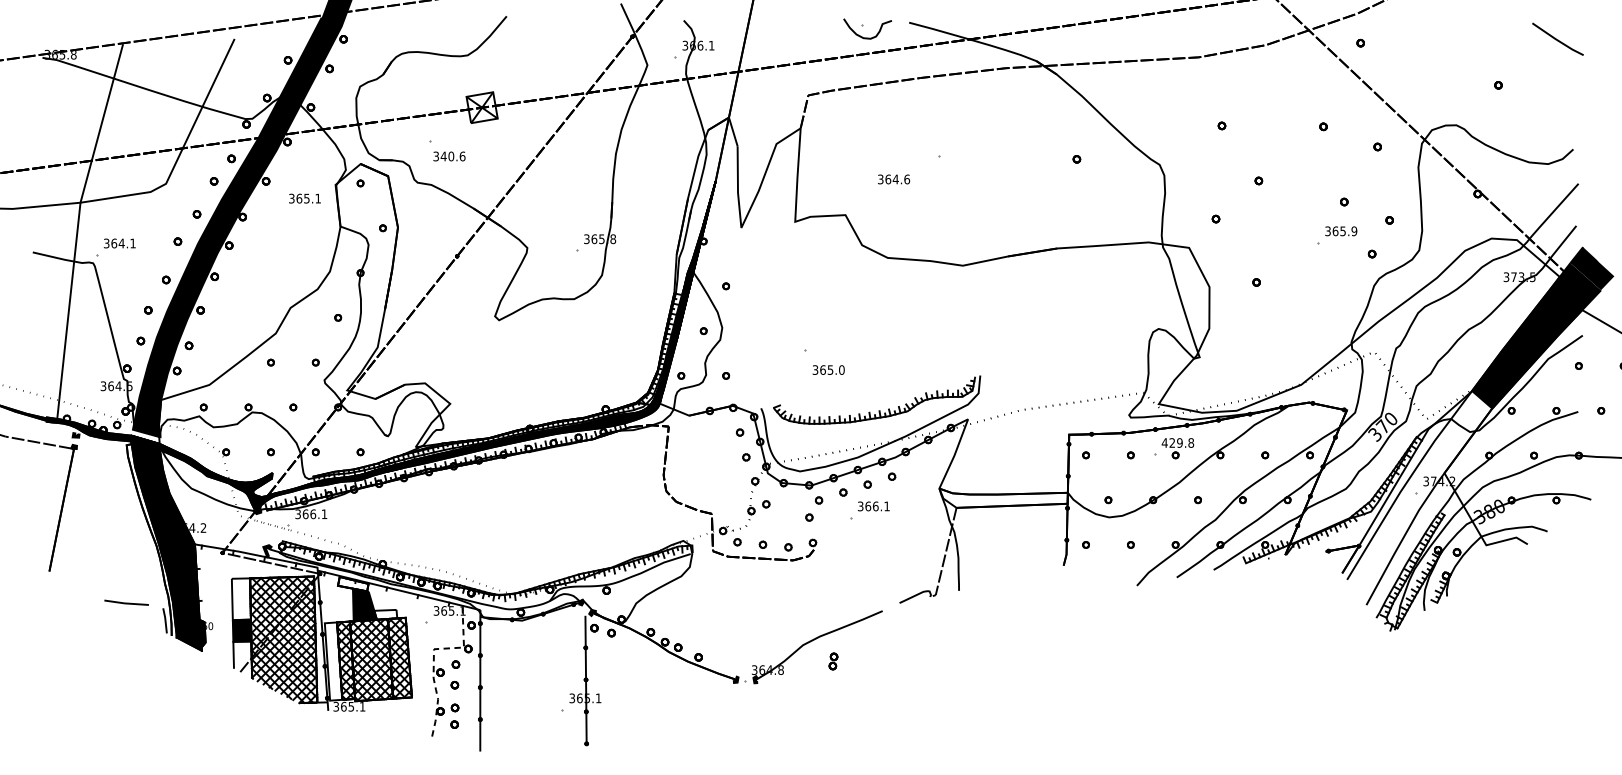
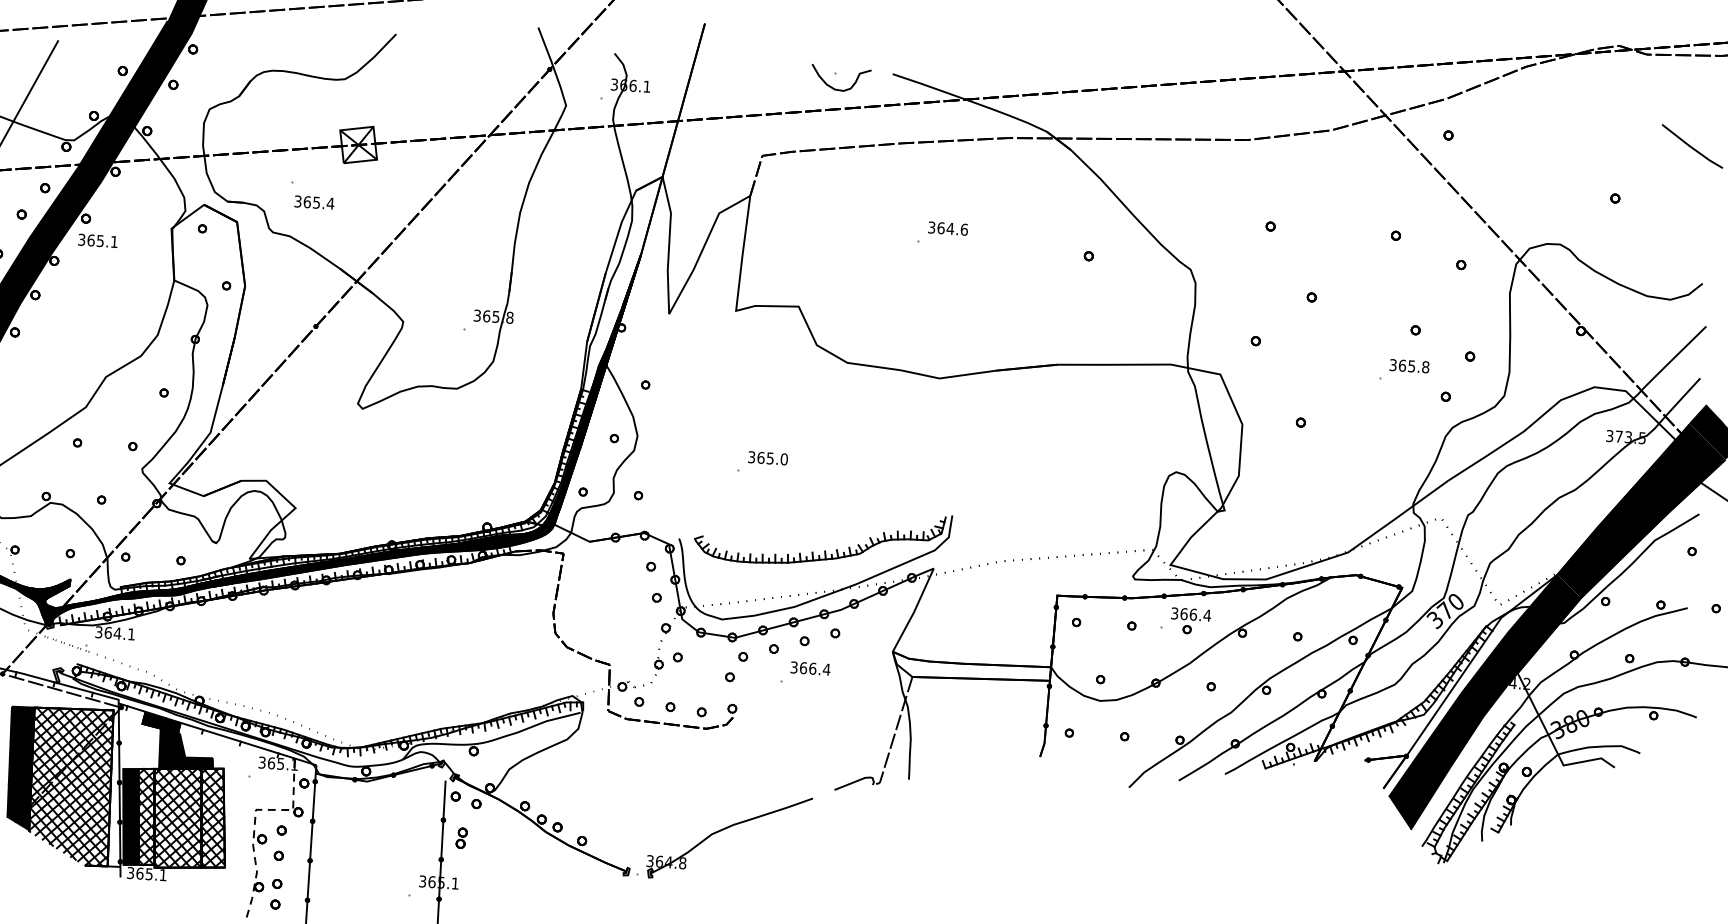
text: (452, 156) -> (318, 202), 340.6 -> 365.4
text: (894, 179) -> (948, 228), moved
text: (304, 198) -> (97, 240), moved
text: (1354, 231) -> (1425, 367), 365.9 -> 365.8
text: (828, 369) -> (767, 457), moved
text: (1177, 442) -> (1190, 613), 429.8 -> 366.4
fill: (1419, 498) -> (1484, 702), added
text: (887, 506) -> (827, 669), 366.1 -> 366.4
text: (313, 514) -> (117, 633), 366.1 -> 364.1
fill: (353, 583) -> (161, 722), added
fill: (240, 599) -> (21, 732), added
fill: (385, 614) -> (198, 763), added
fill: (242, 659) -> (18, 807), added
fill: (333, 661) -> (130, 816), added
part: (833, 661) -> (461, 838), moved

